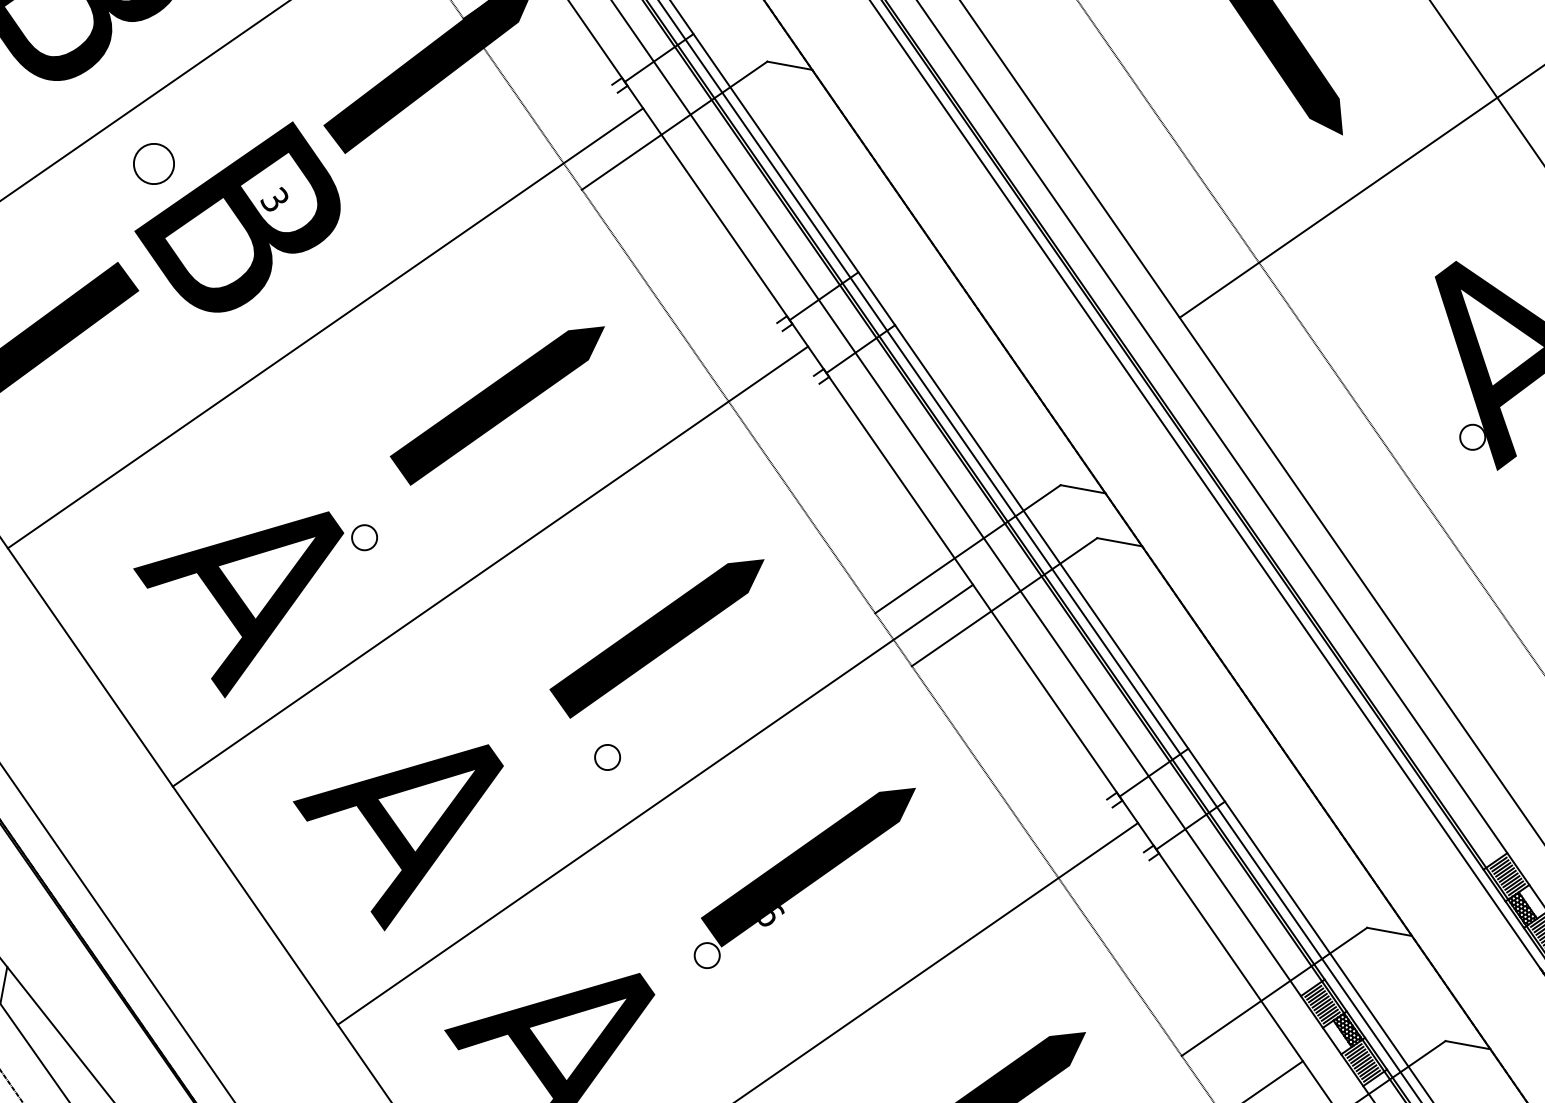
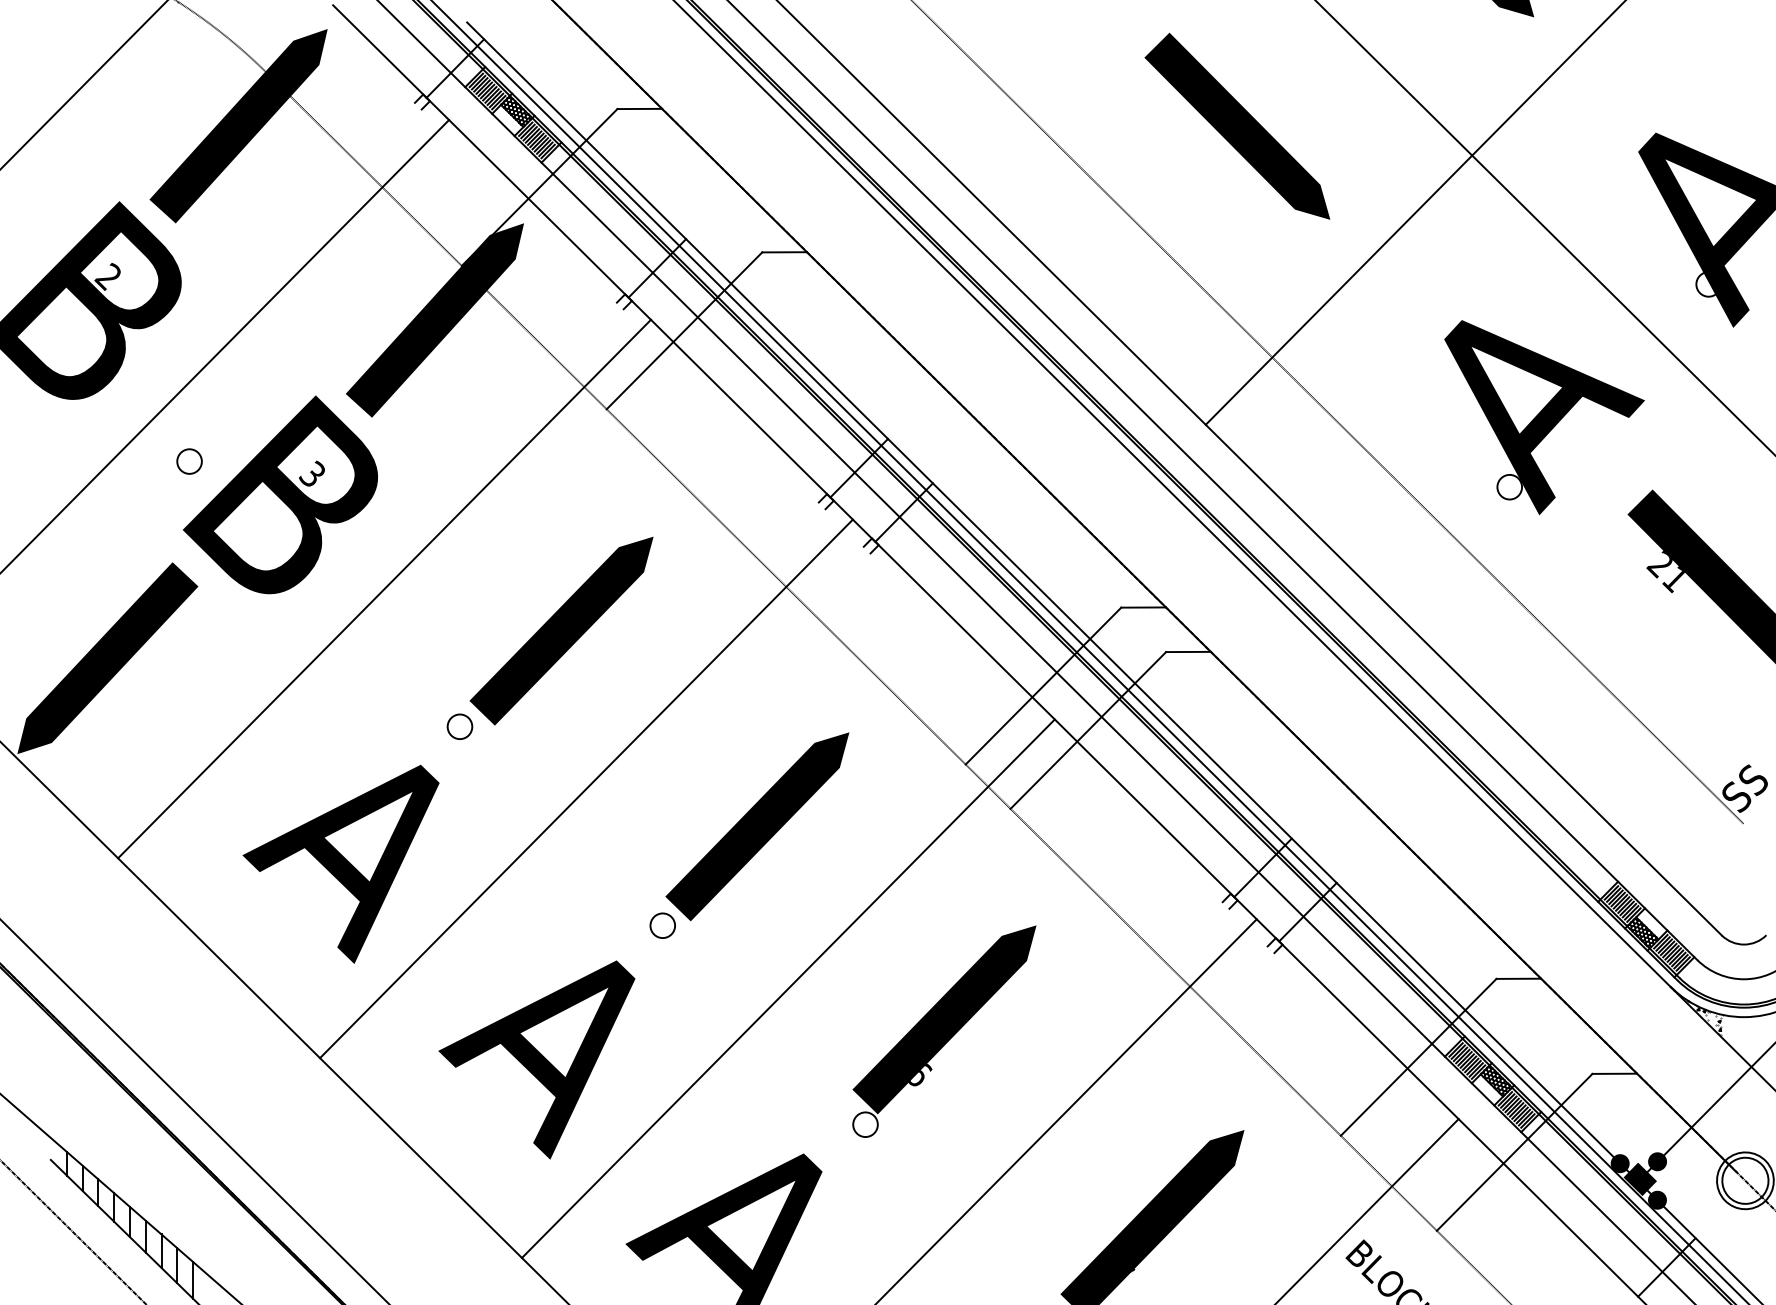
circle: (153, 163) -> (189, 461), size x0.62
circle: (364, 537) -> (459, 726), moved
circle: (607, 757) -> (662, 925), moved

